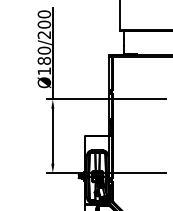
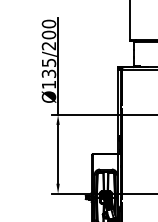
text: (44, 55) -> (49, 68), Ø180/200 -> Ø135/200

